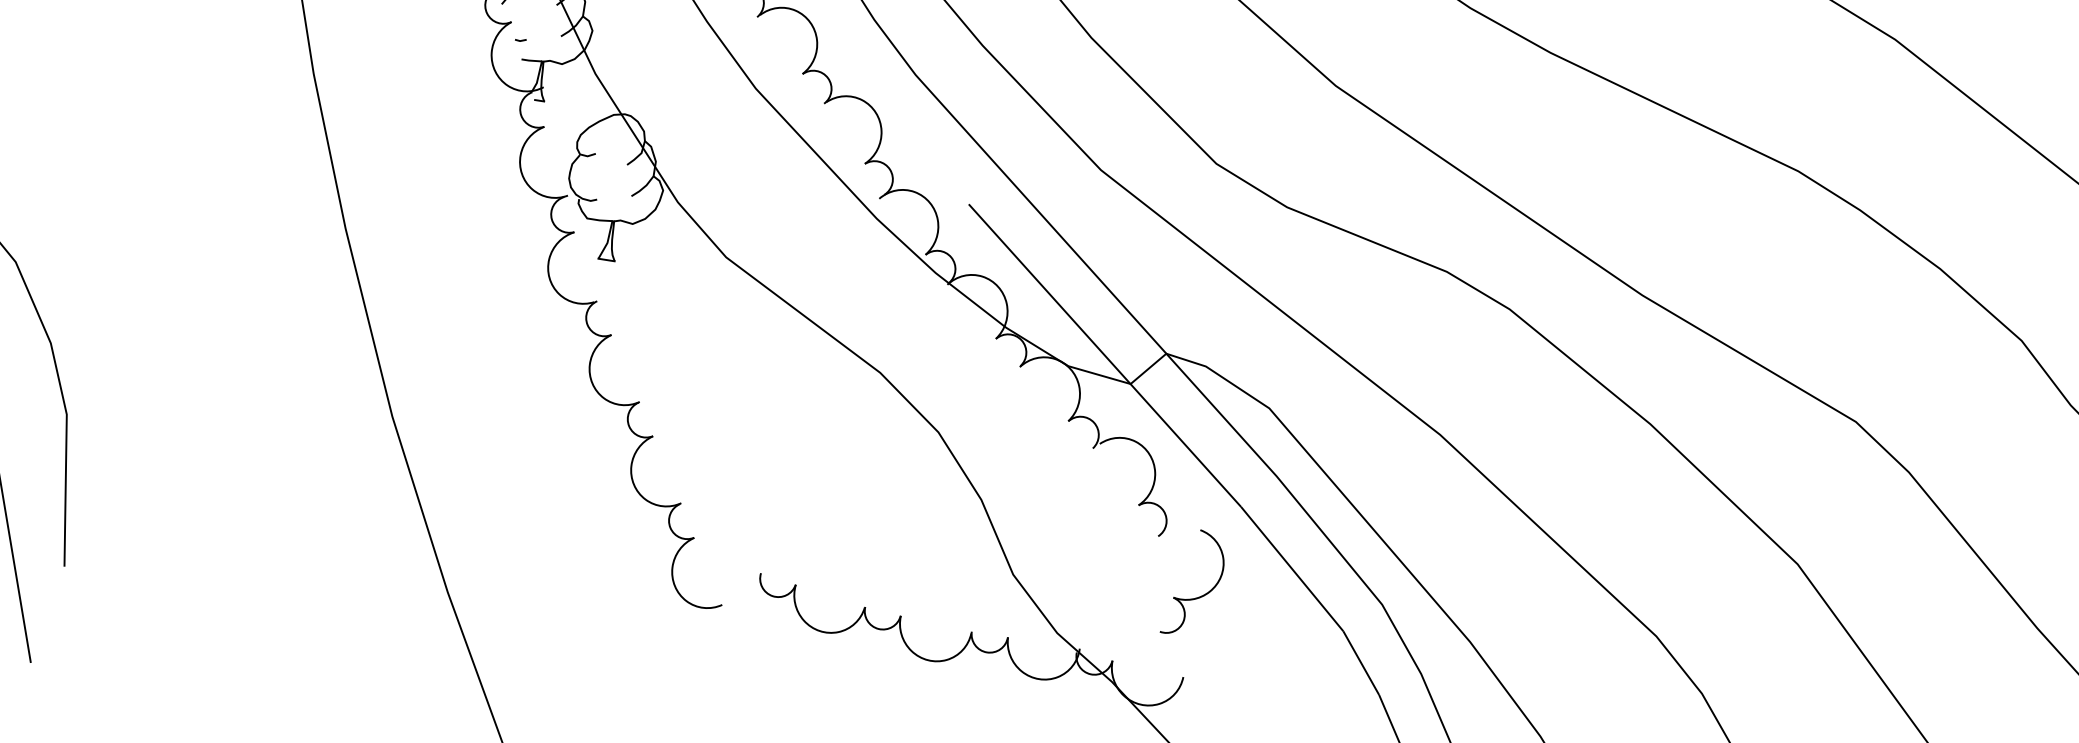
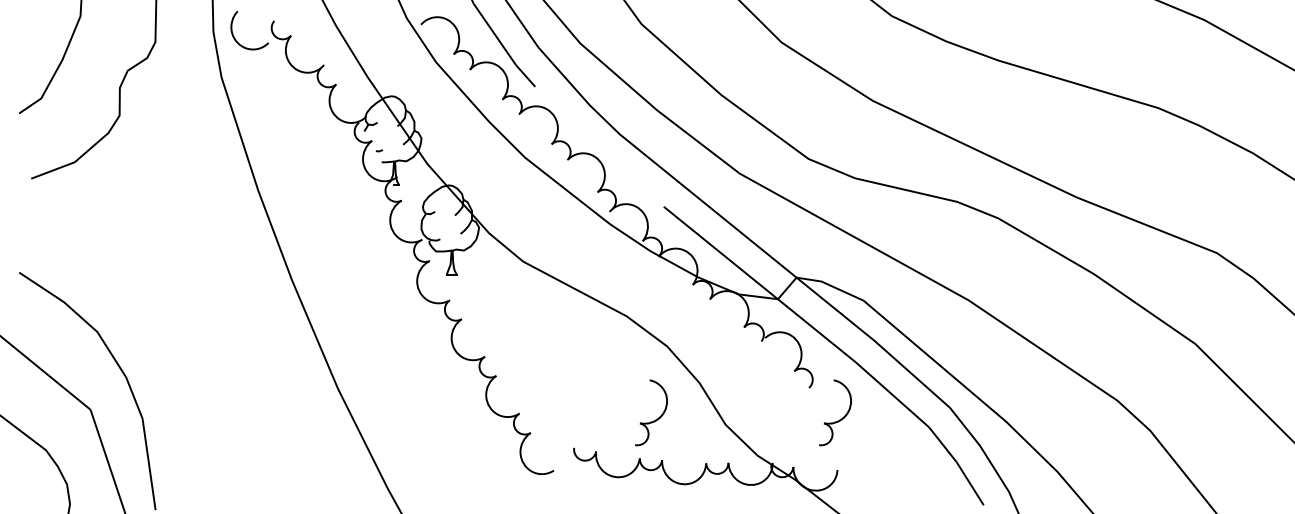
part: (900, 548) -> (655, 419), added

